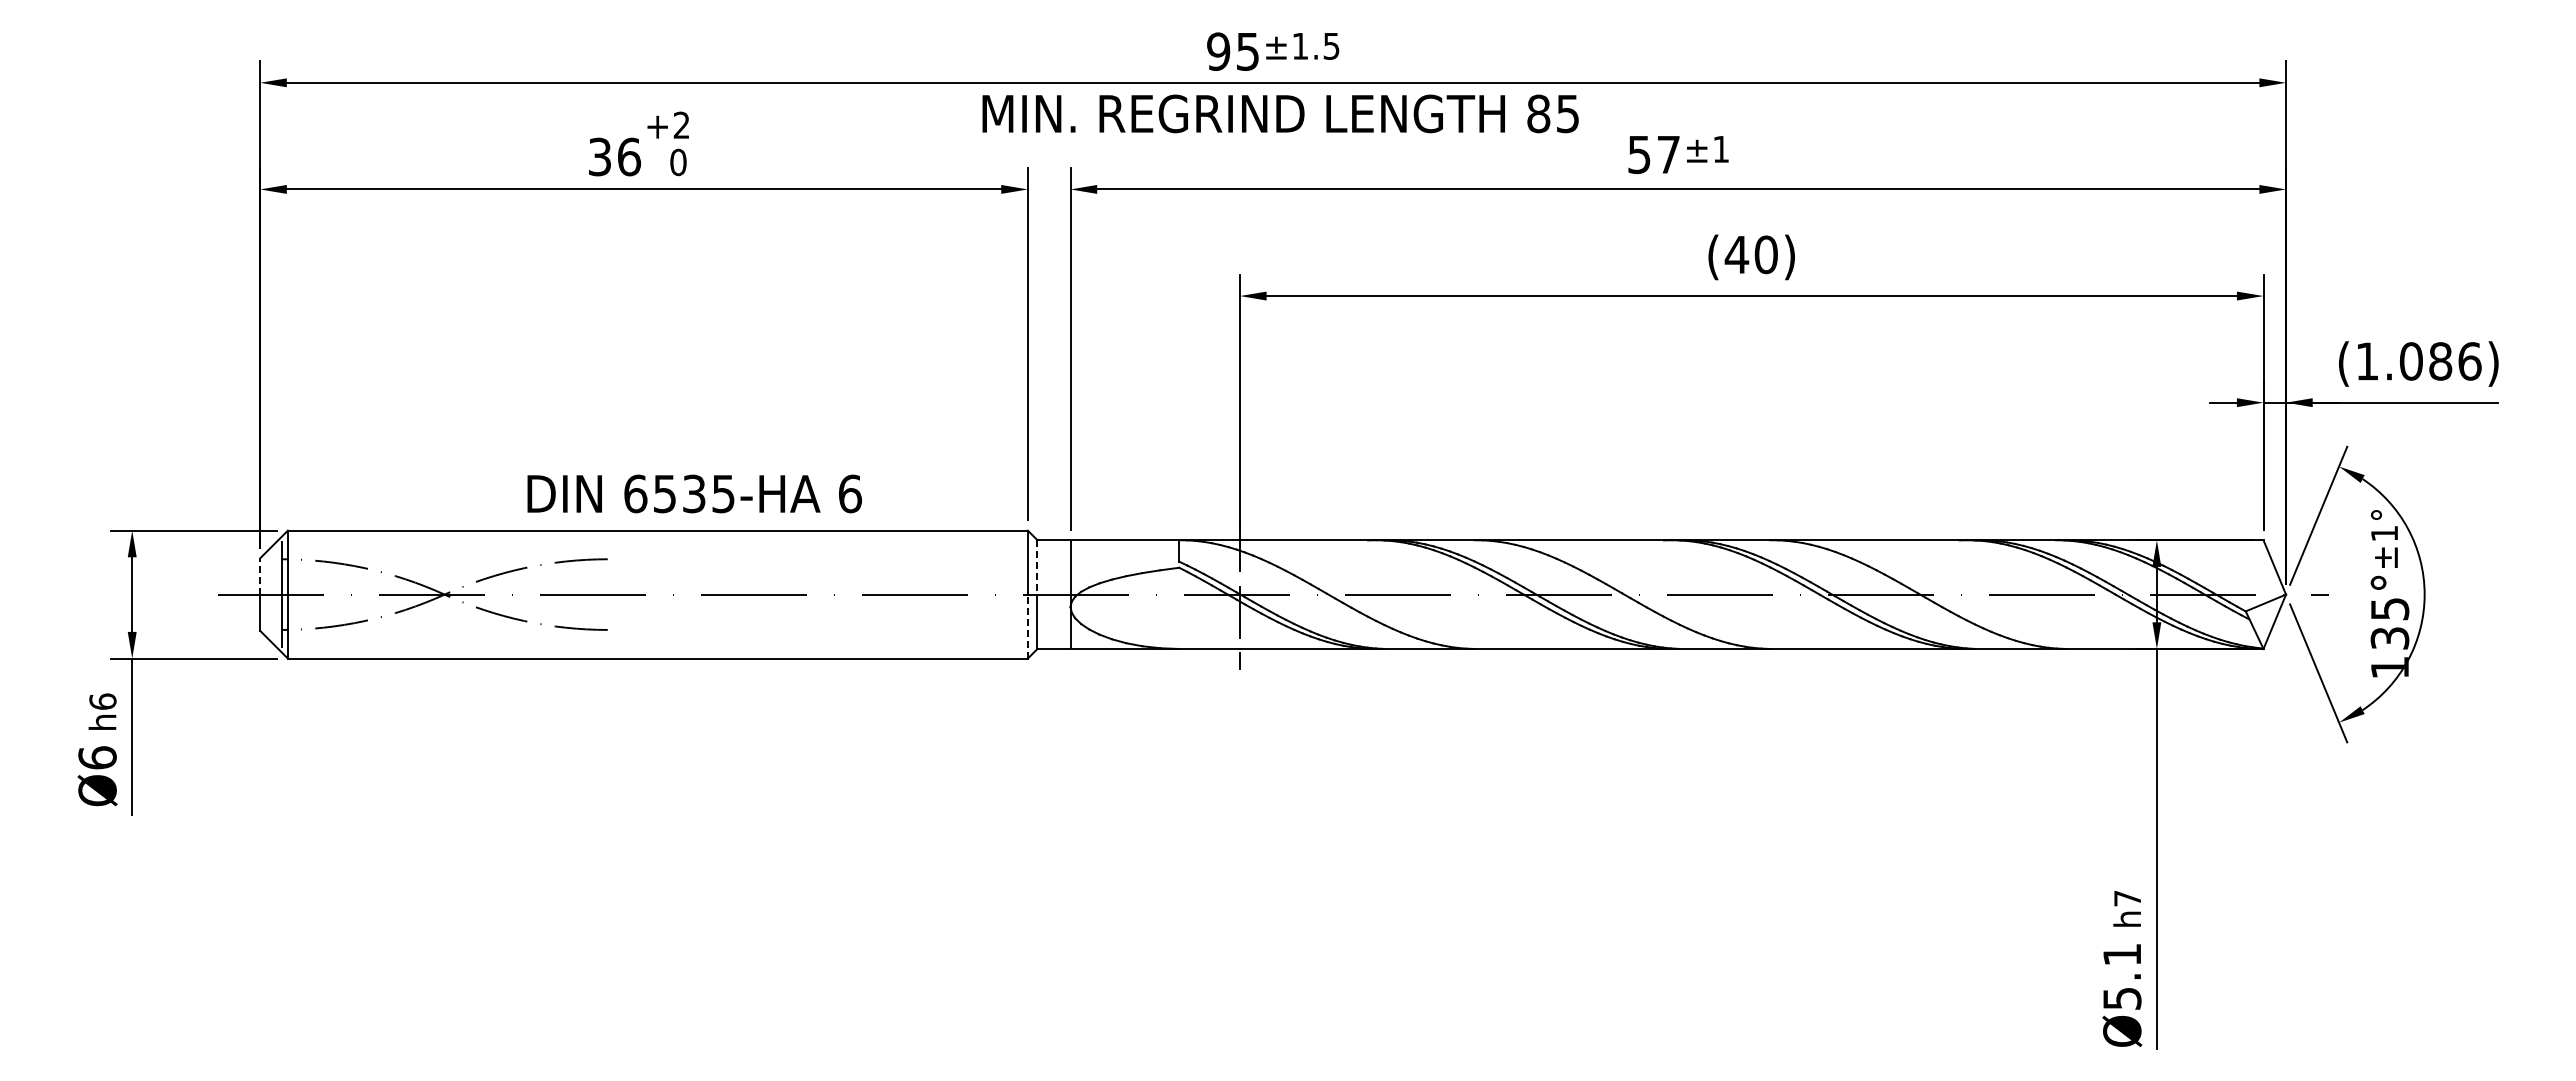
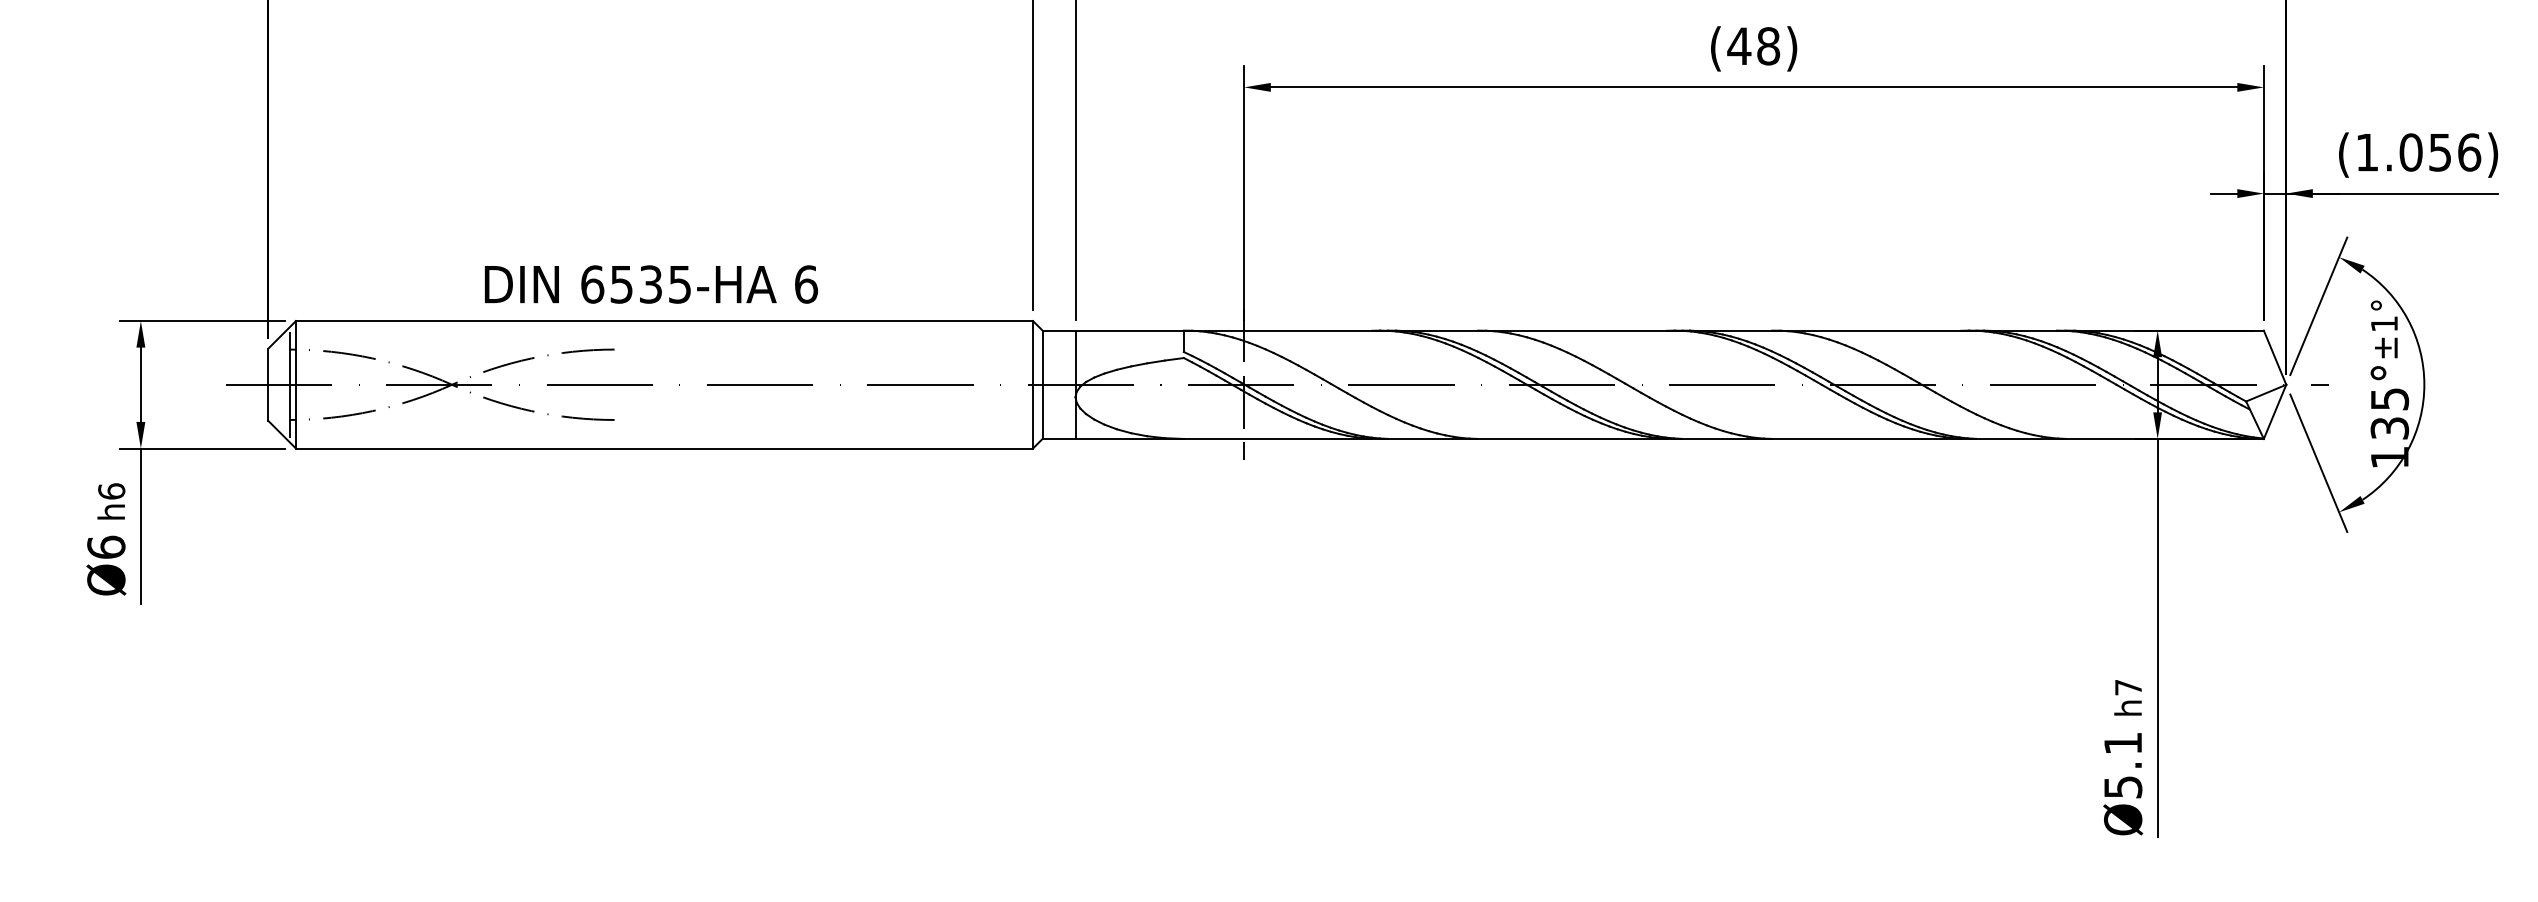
text: (1765, 254) -> (1767, 45), (40) -> (48)
text: (2440, 361) -> (2440, 152), (1.086) -> (1.056)
text: (694, 493) -> (651, 284), moved
line: (1037, 567) -> (1042, 357), dashed -> solid
line: (260, 575) -> (268, 365), dashed -> solid
line: (1027, 626) -> (1032, 416), dashed -> solid

